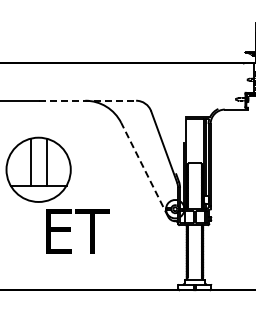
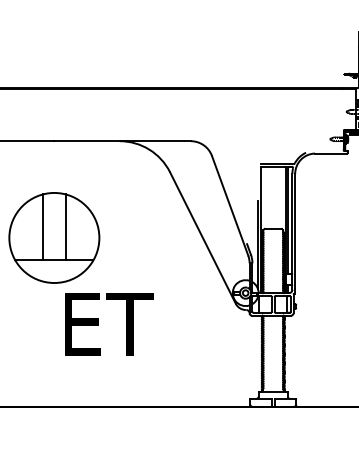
line: (87, 100) -> (122, 140), dashed -> solid
line: (144, 169) -> (202, 237), dashed -> solid

